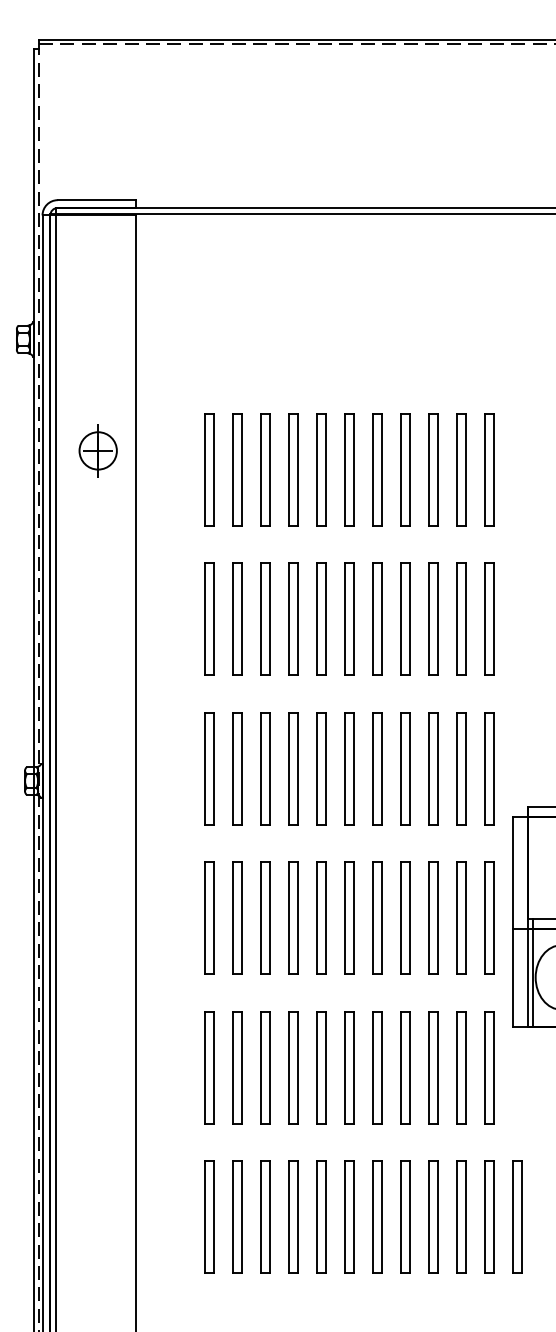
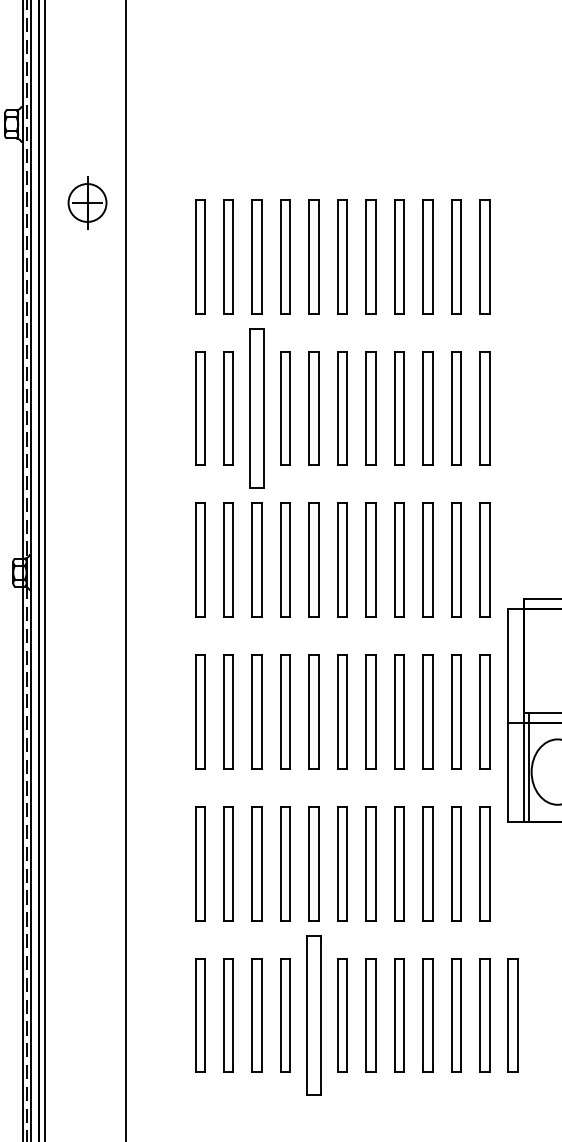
part: (97, 450) -> (86, 202), moved
part: (265, 618) -> (257, 407), size x1.4
part: (321, 1216) -> (314, 1014), size x1.4

